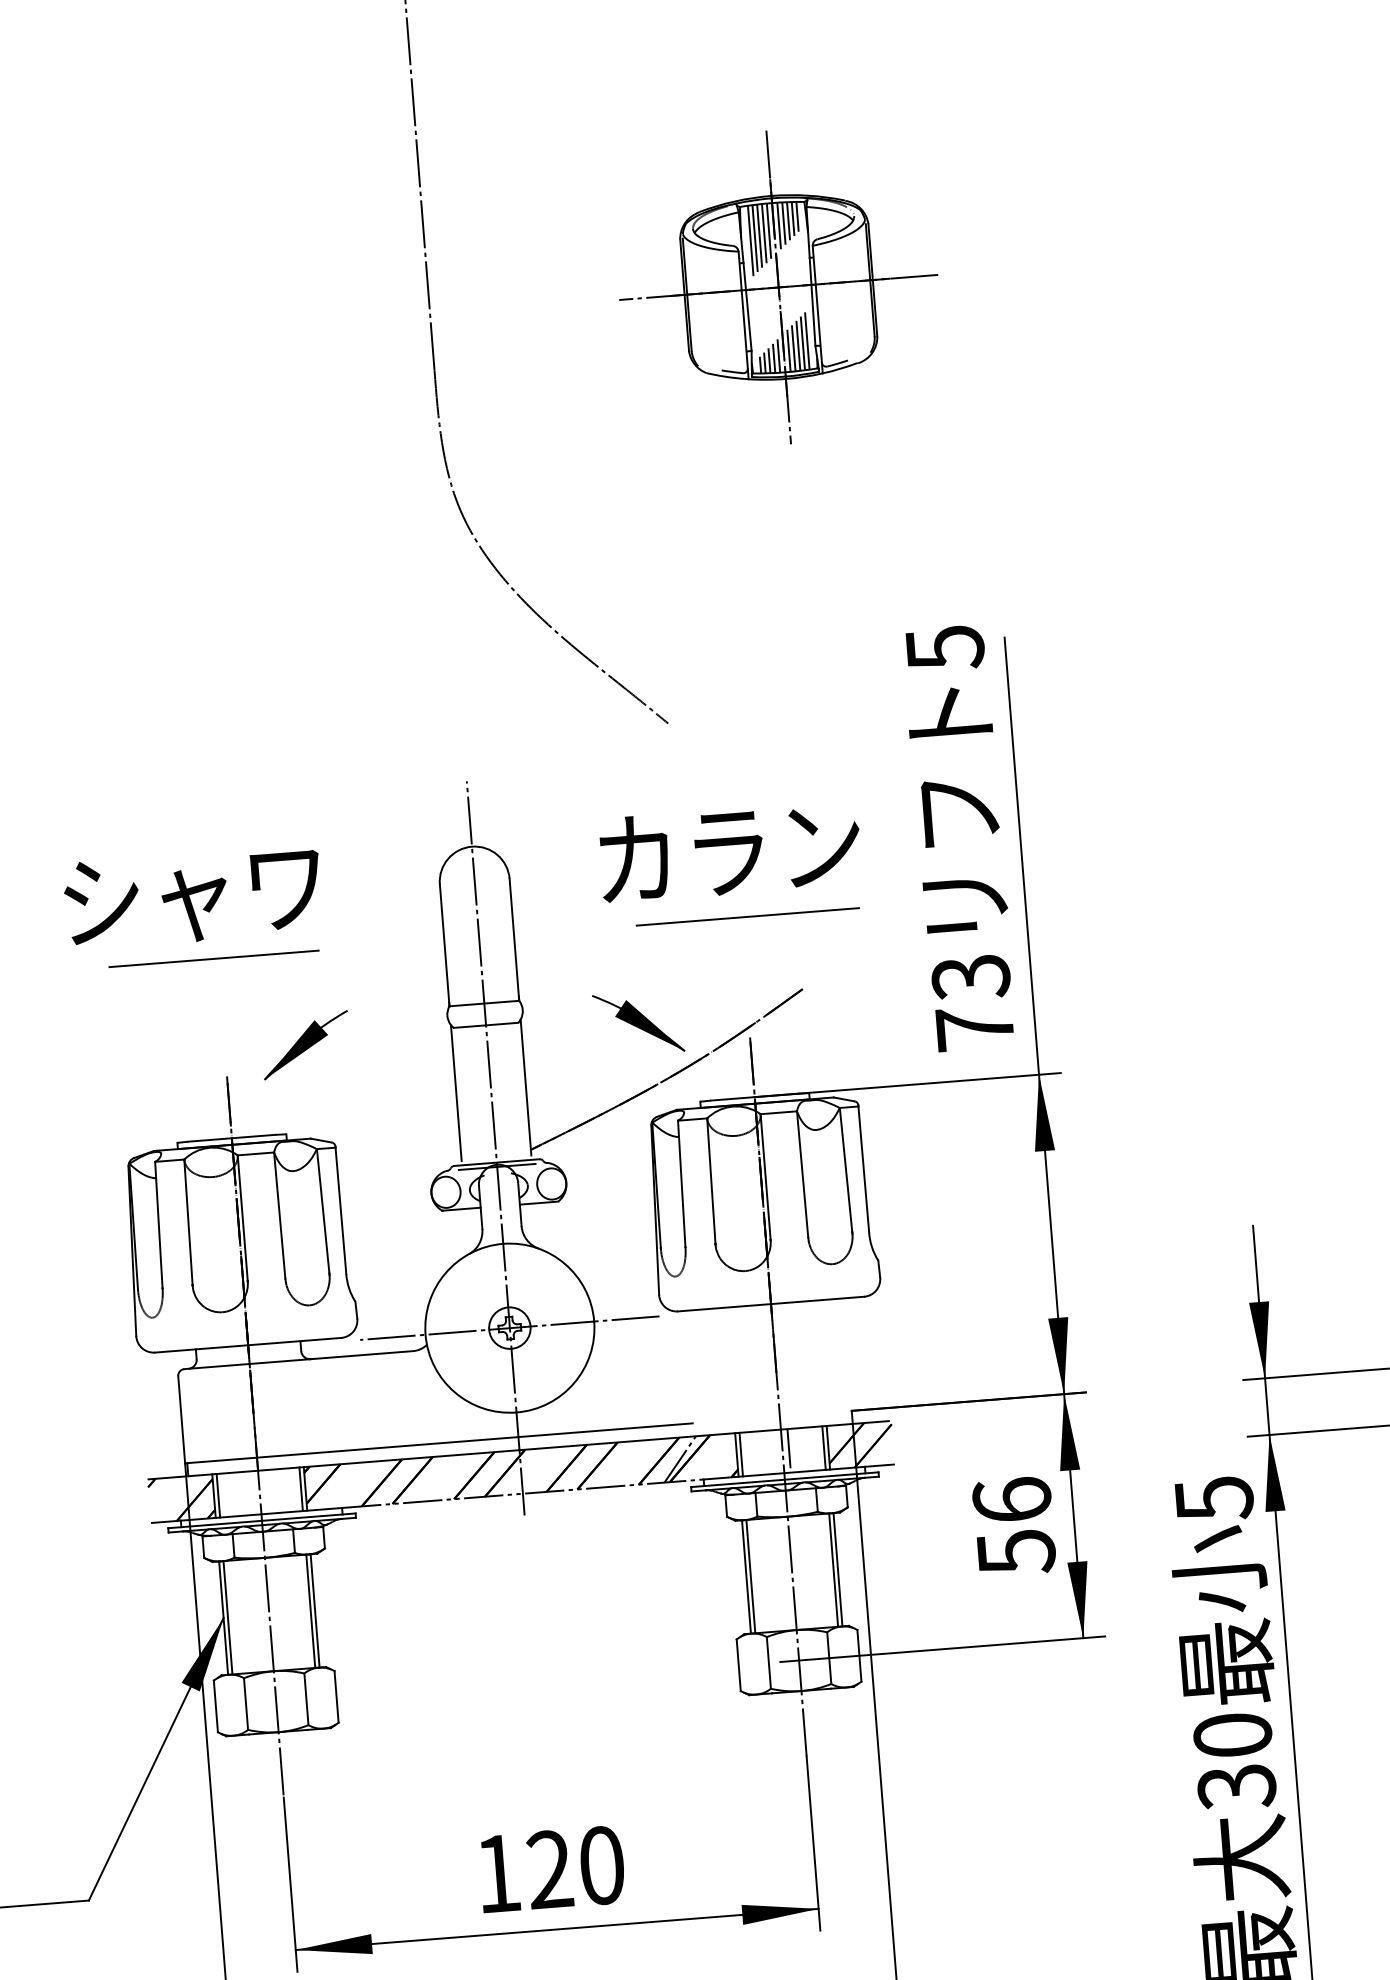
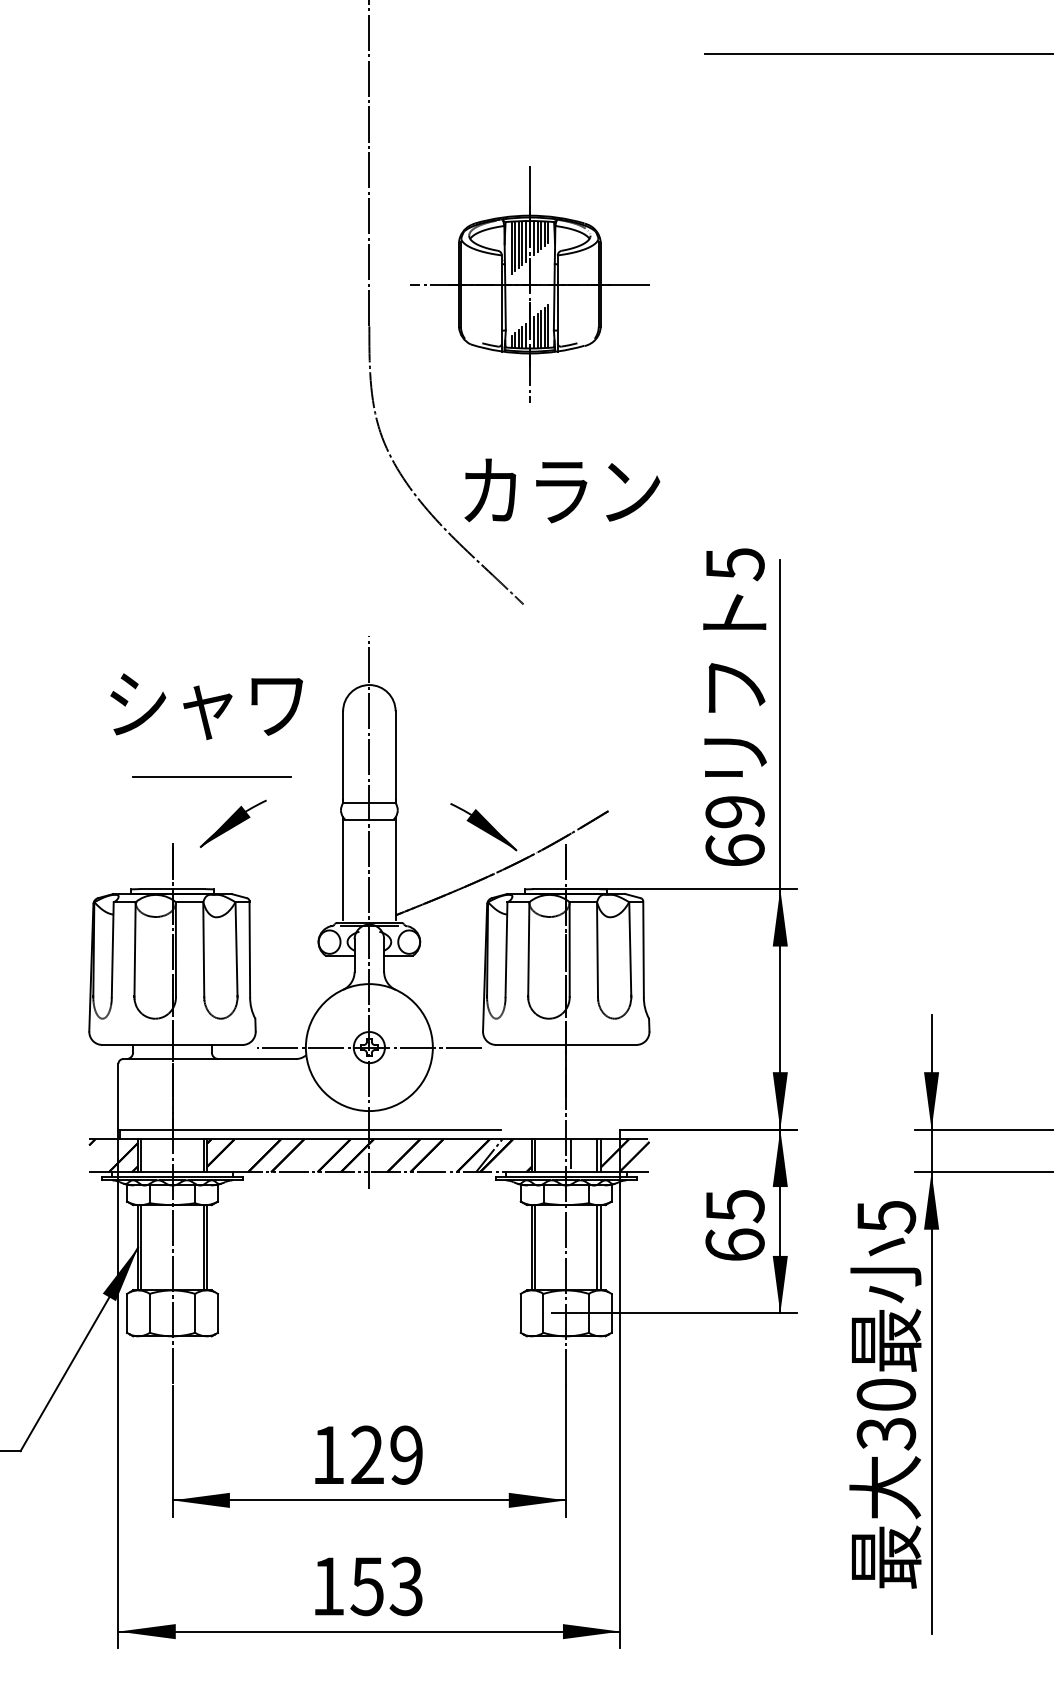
part: (778, 287) -> (529, 284), moved
text: (730, 851) -> (562, 490), moved
text: (192, 897) -> (206, 706), moved
line: (747, 916) -> (571, 753), removed
line: (213, 958) -> (211, 776), moved
text: (972, 1003) -> (734, 831), 73 -> 69
text: (1013, 1526) -> (734, 1225), 56 -> 65
text: (601, 1864) -> (406, 1454), 120 -> 129

